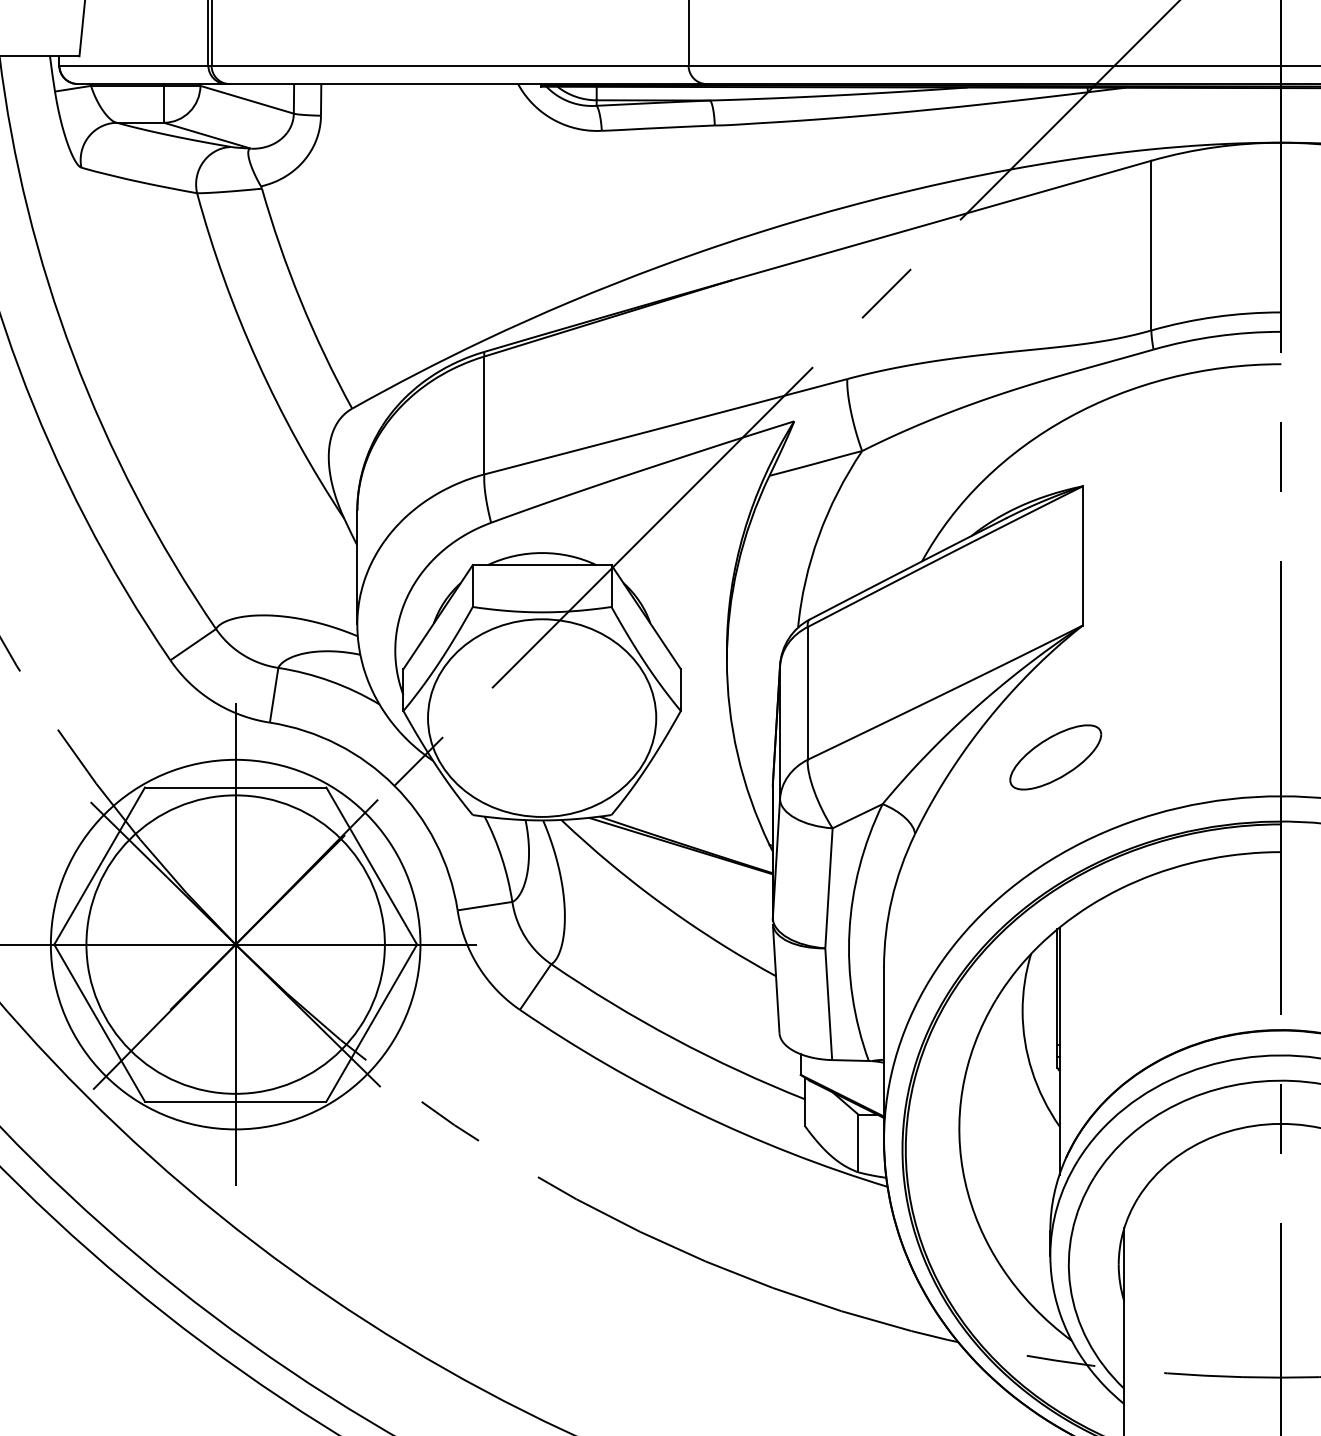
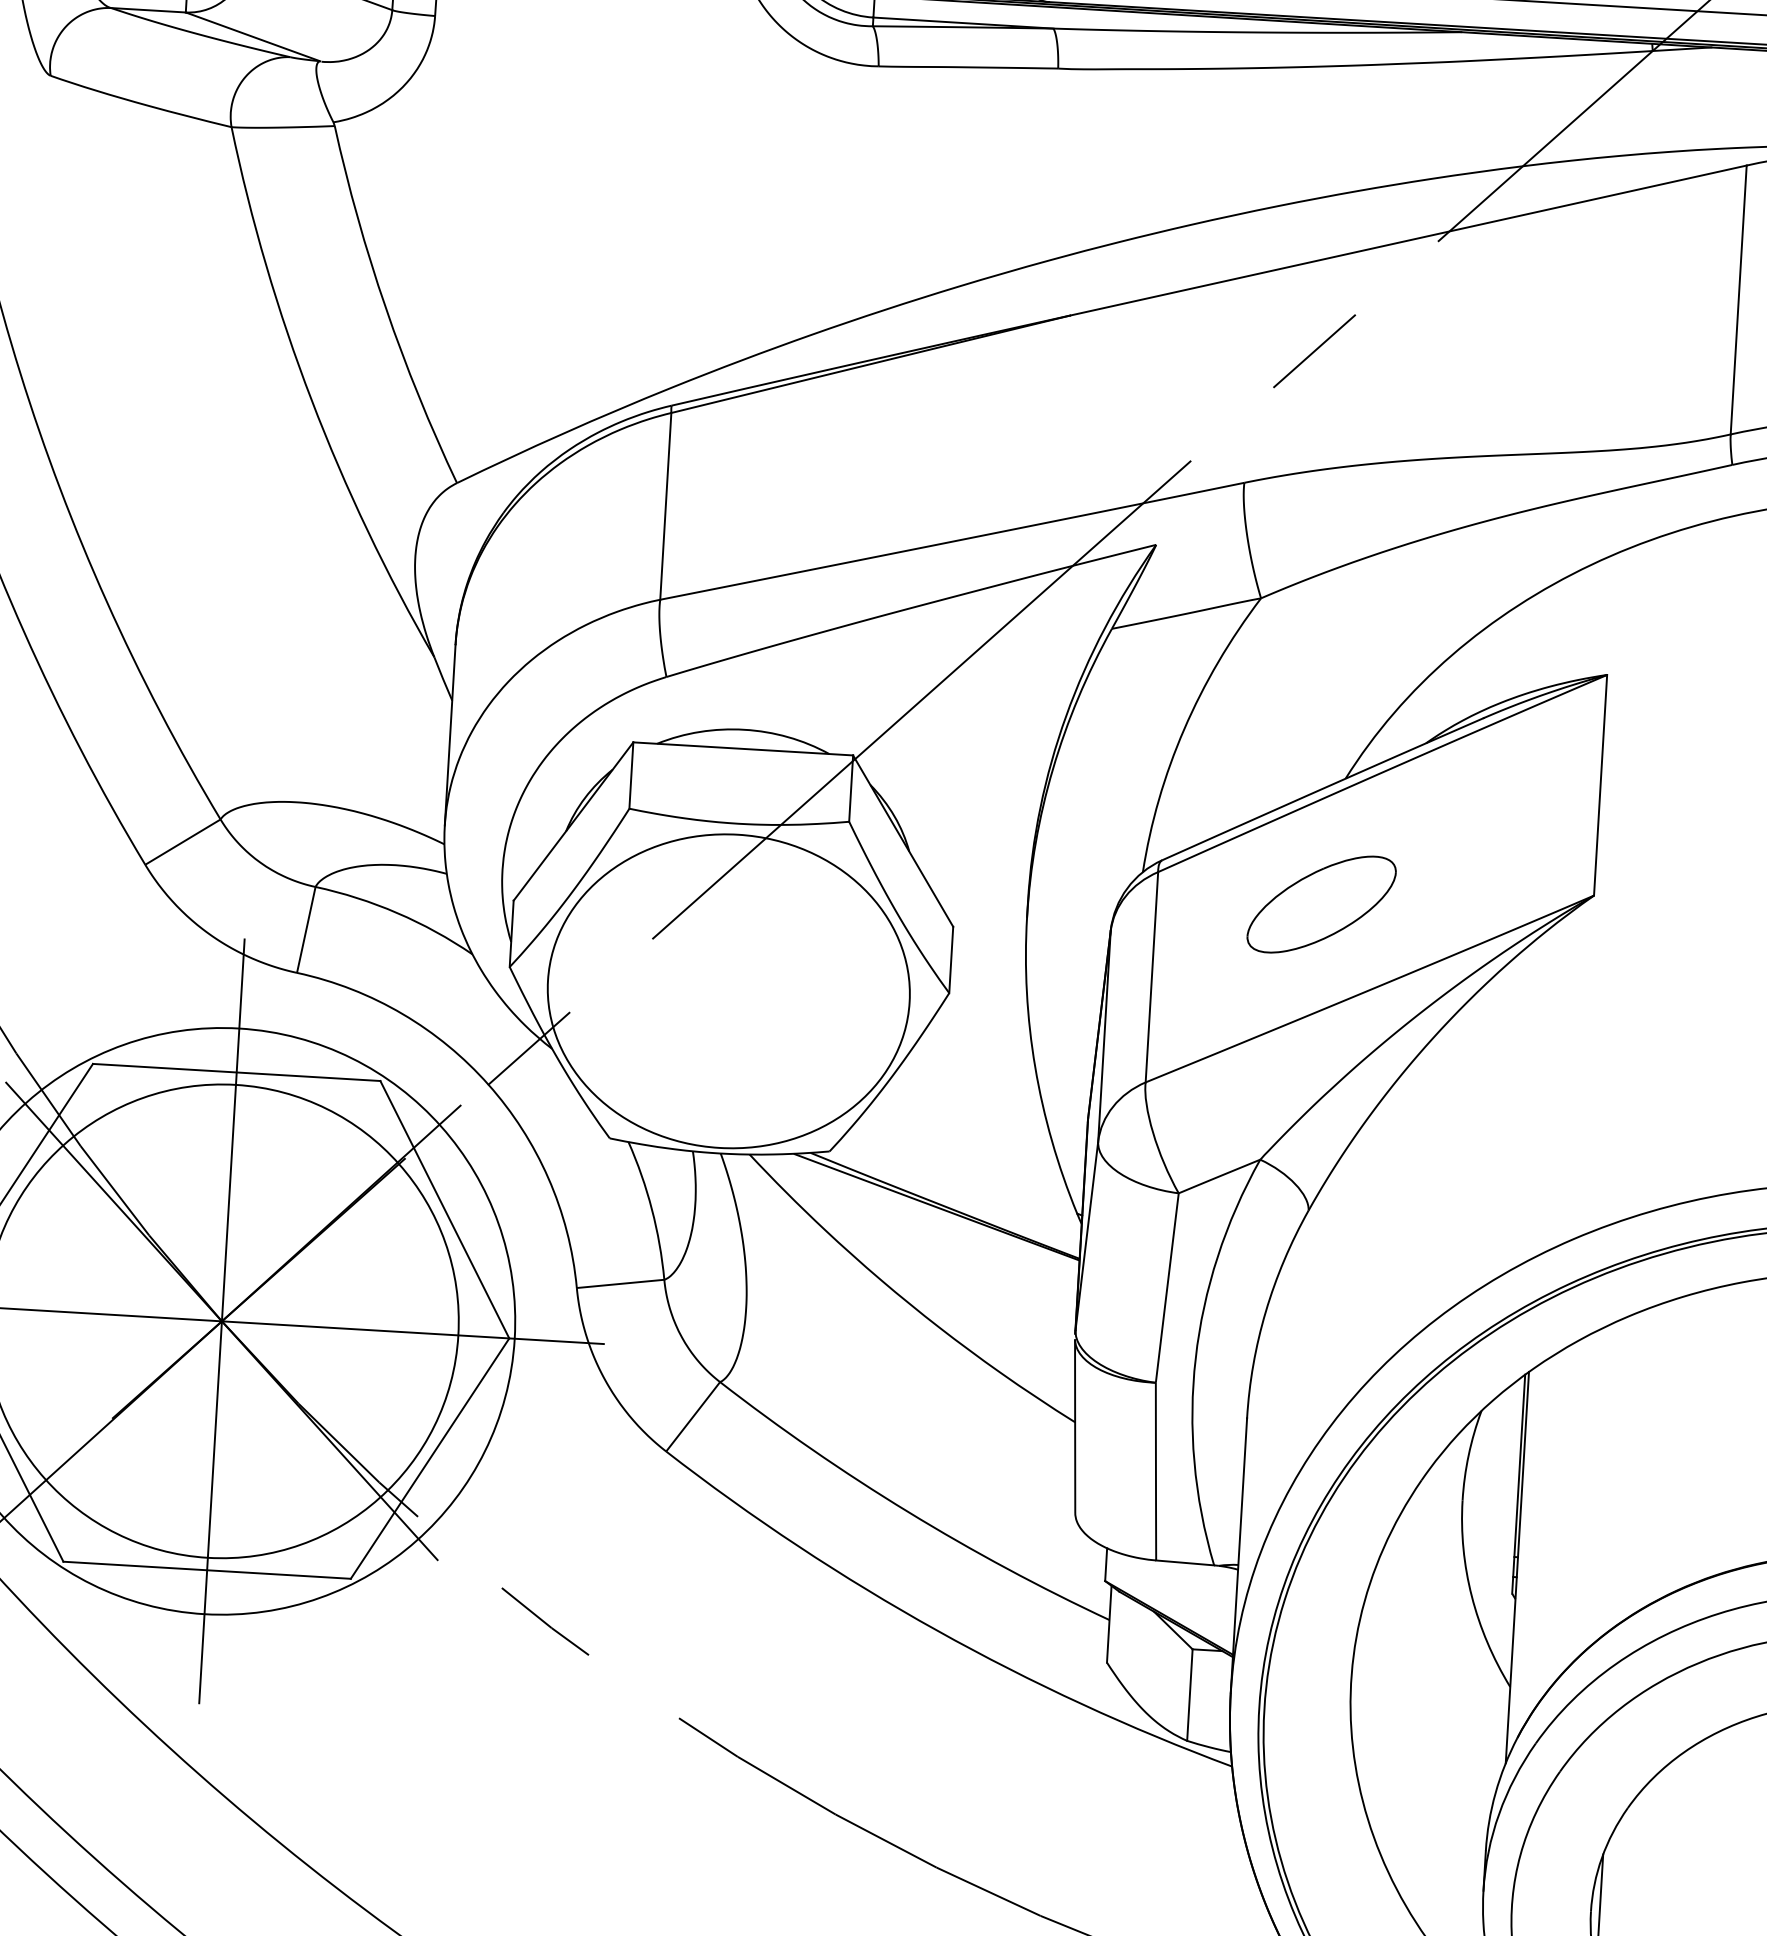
part: (1055, 757) -> (1321, 904), moved

